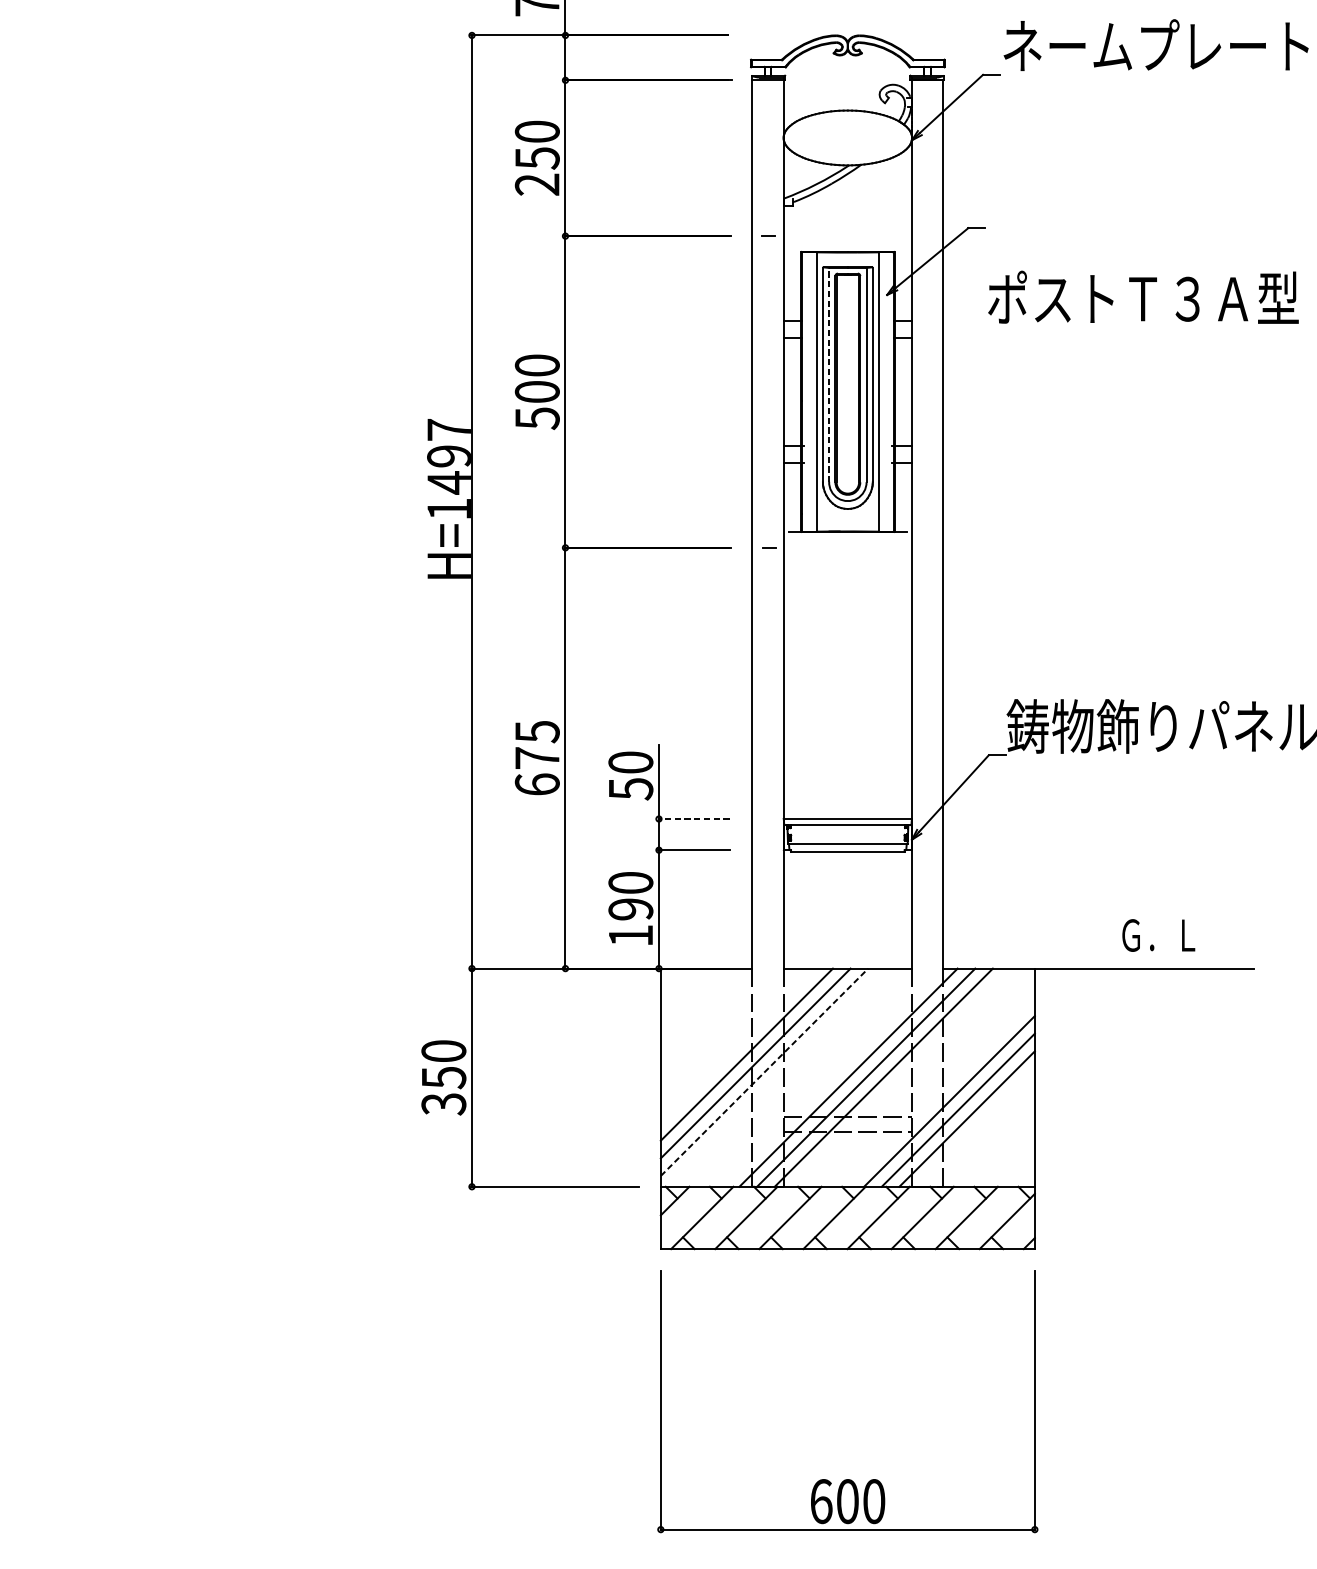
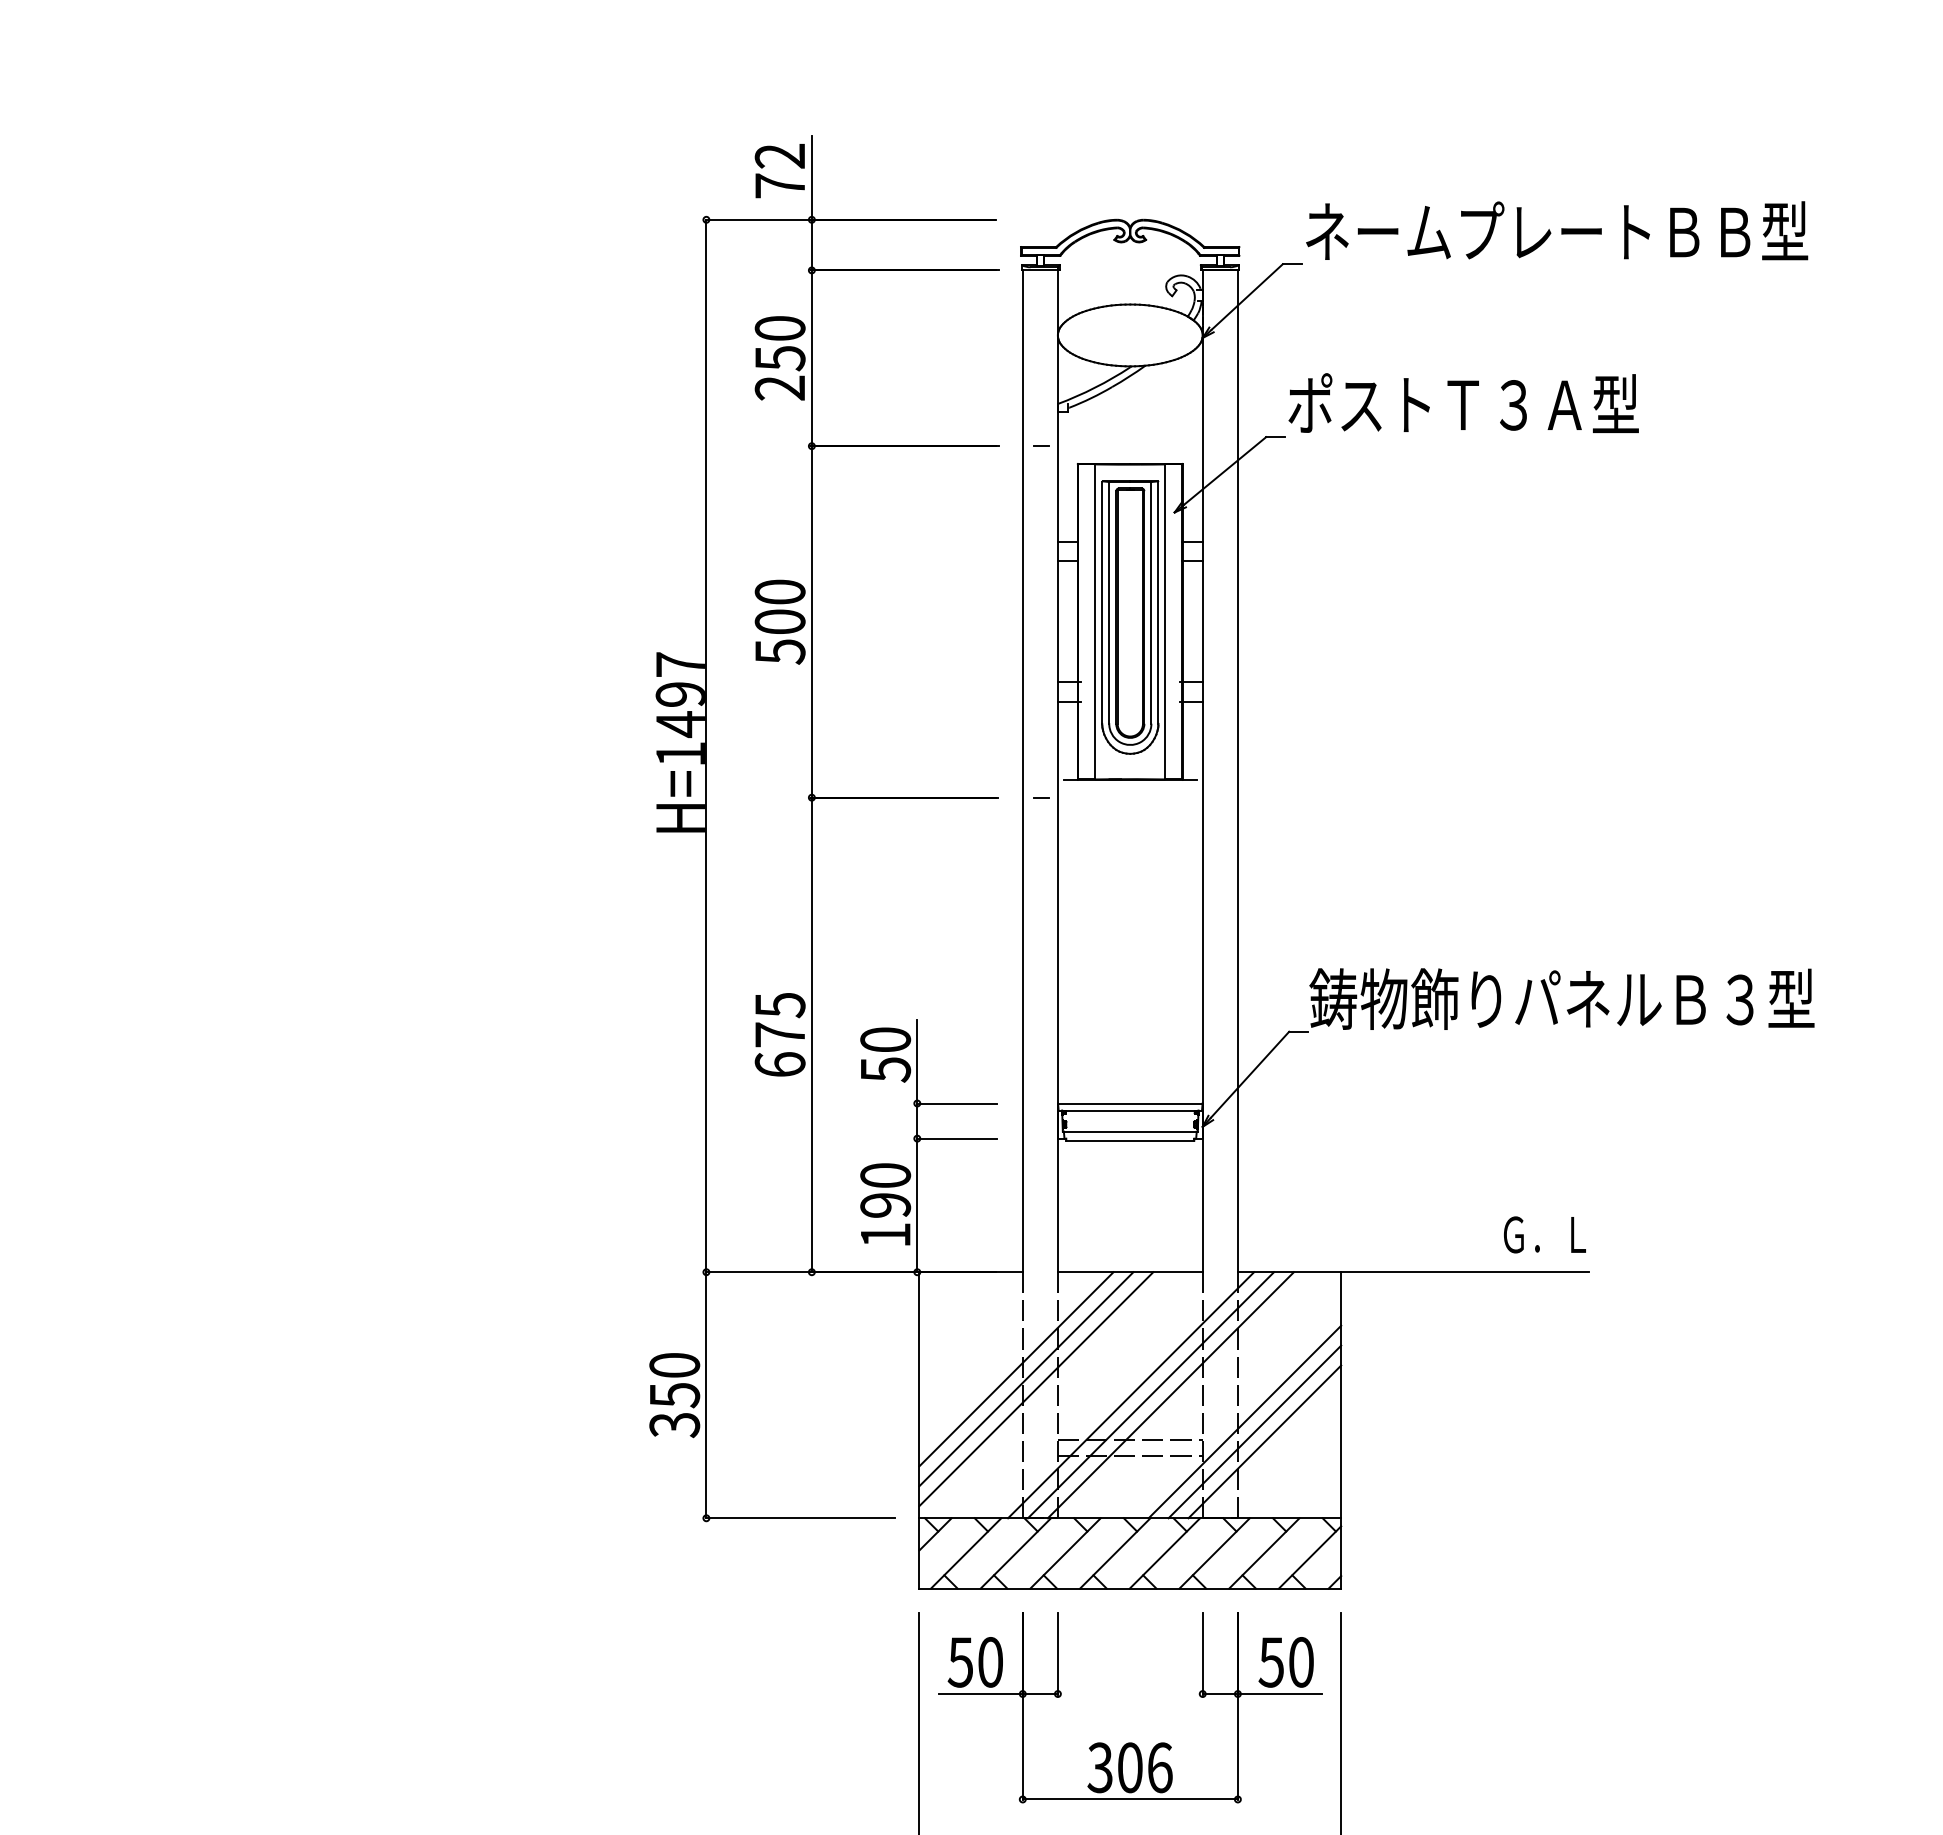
text: (1143, 296) -> (1463, 402), moved
line: (829, 375) -> (1109, 603), dashed -> solid
line: (693, 819) -> (956, 1103), dashed -> solid
text: (1158, 935) -> (1544, 1234), moved
line: (764, 1071) -> (1036, 1388), dashed -> solid
part: (848, 1385) -> (1130, 1742), added

